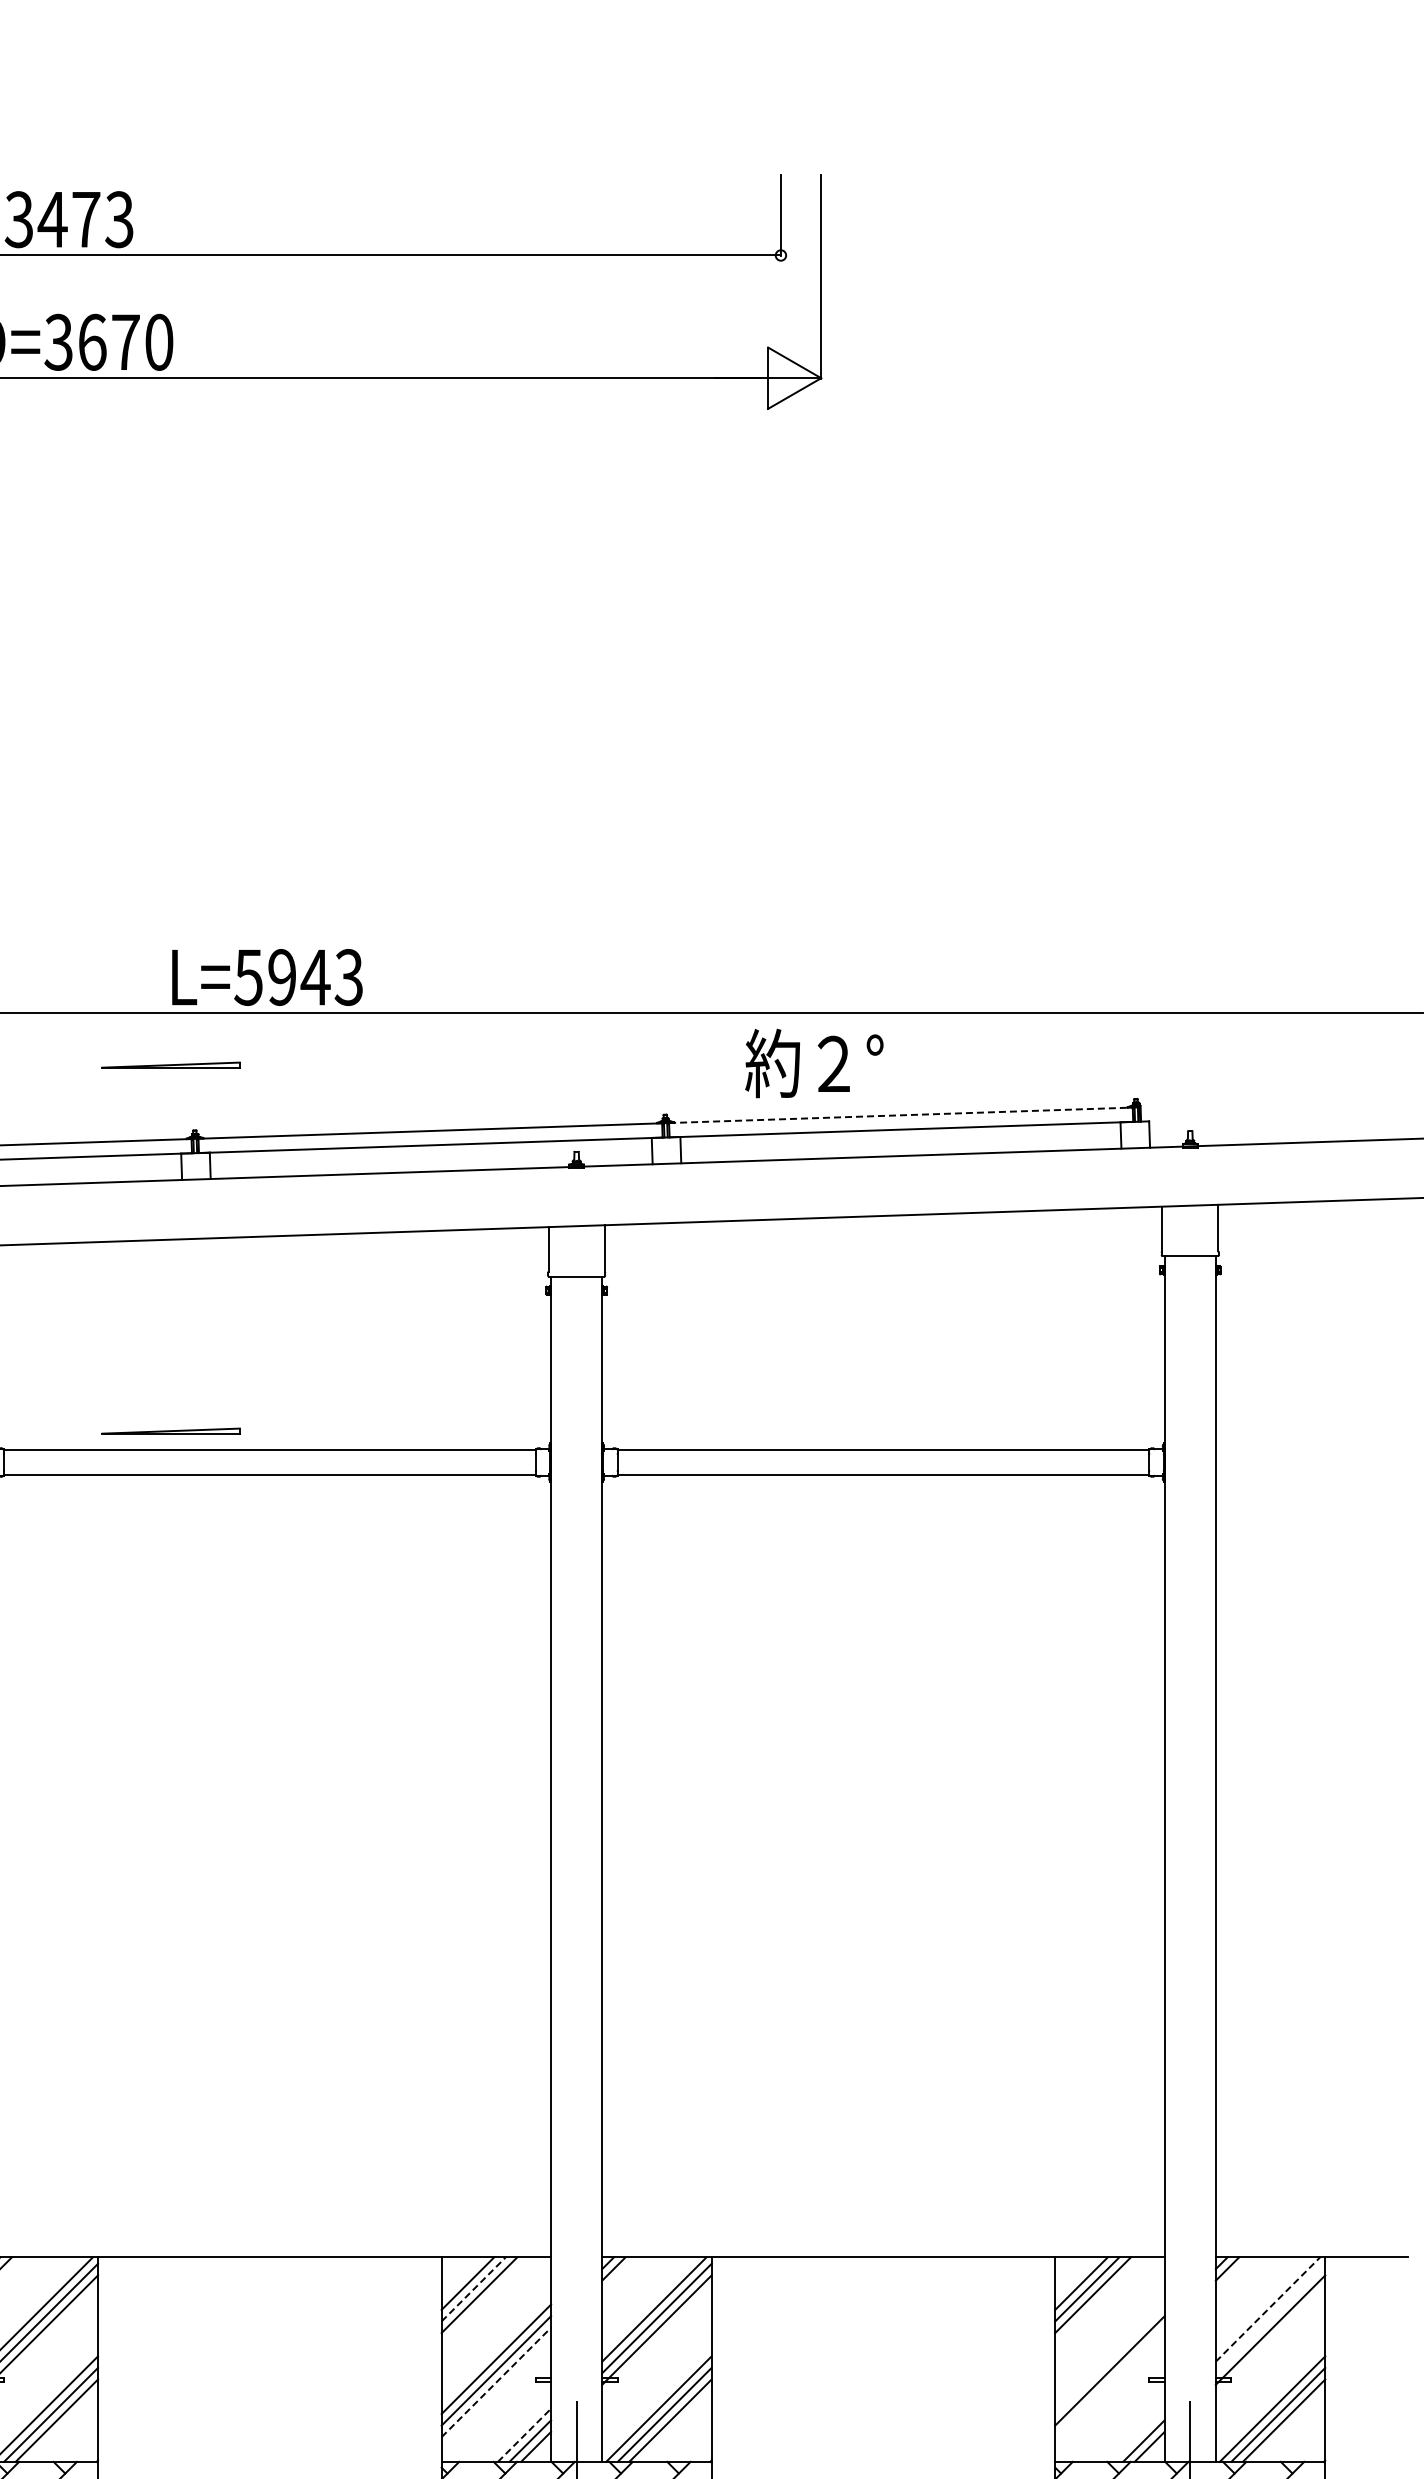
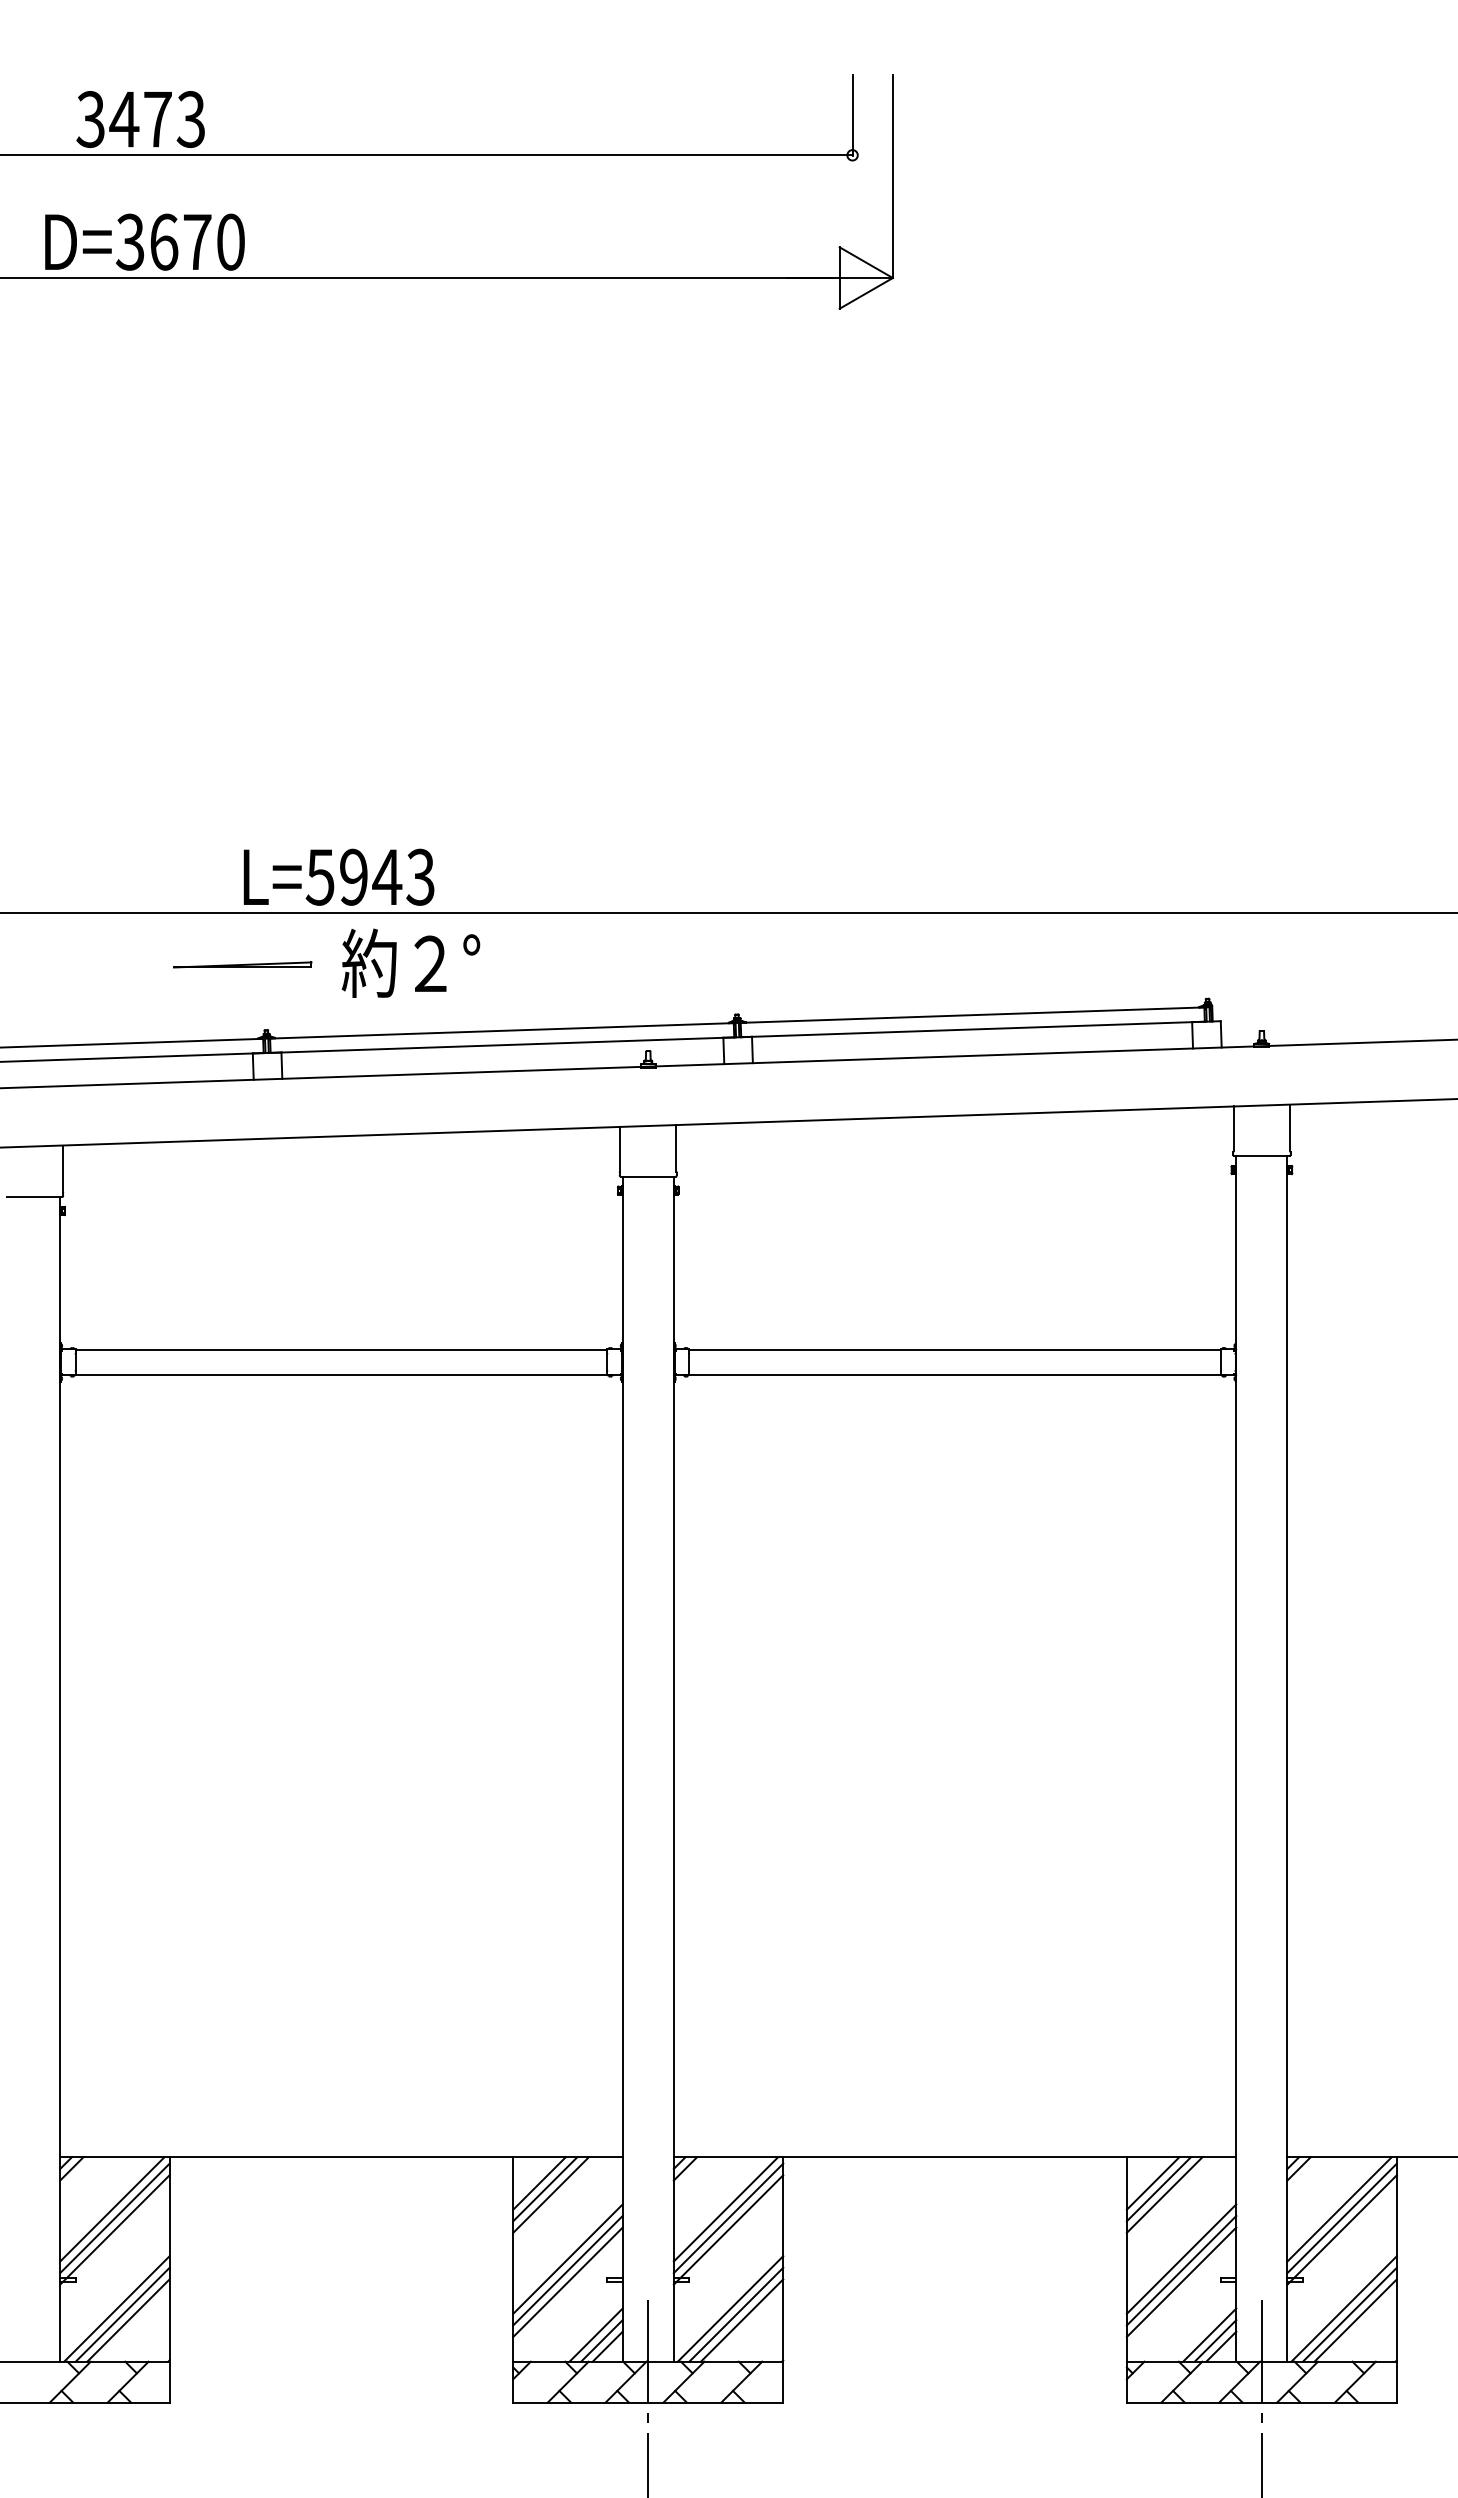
text: (813, 1062) -> (410, 962), moved
line: (900, 1115) -> (972, 1015), dashed -> solid
part: (170, 1430) -> (242, 1330), removed
line: (473, 2288) -> (545, 2188), dashed -> solid
line: (1267, 2309) -> (1339, 2209), dashed -> solid
line: (1269, 2318) -> (1341, 2218), added
line: (1109, 2358) -> (1181, 2258), added
line: (496, 2381) -> (568, 2281), dashed -> solid
line: (1109, 2381) -> (1181, 2281), added
line: (1137, 2434) -> (1209, 2334), added
line: (524, 2435) -> (596, 2335), dashed -> solid

